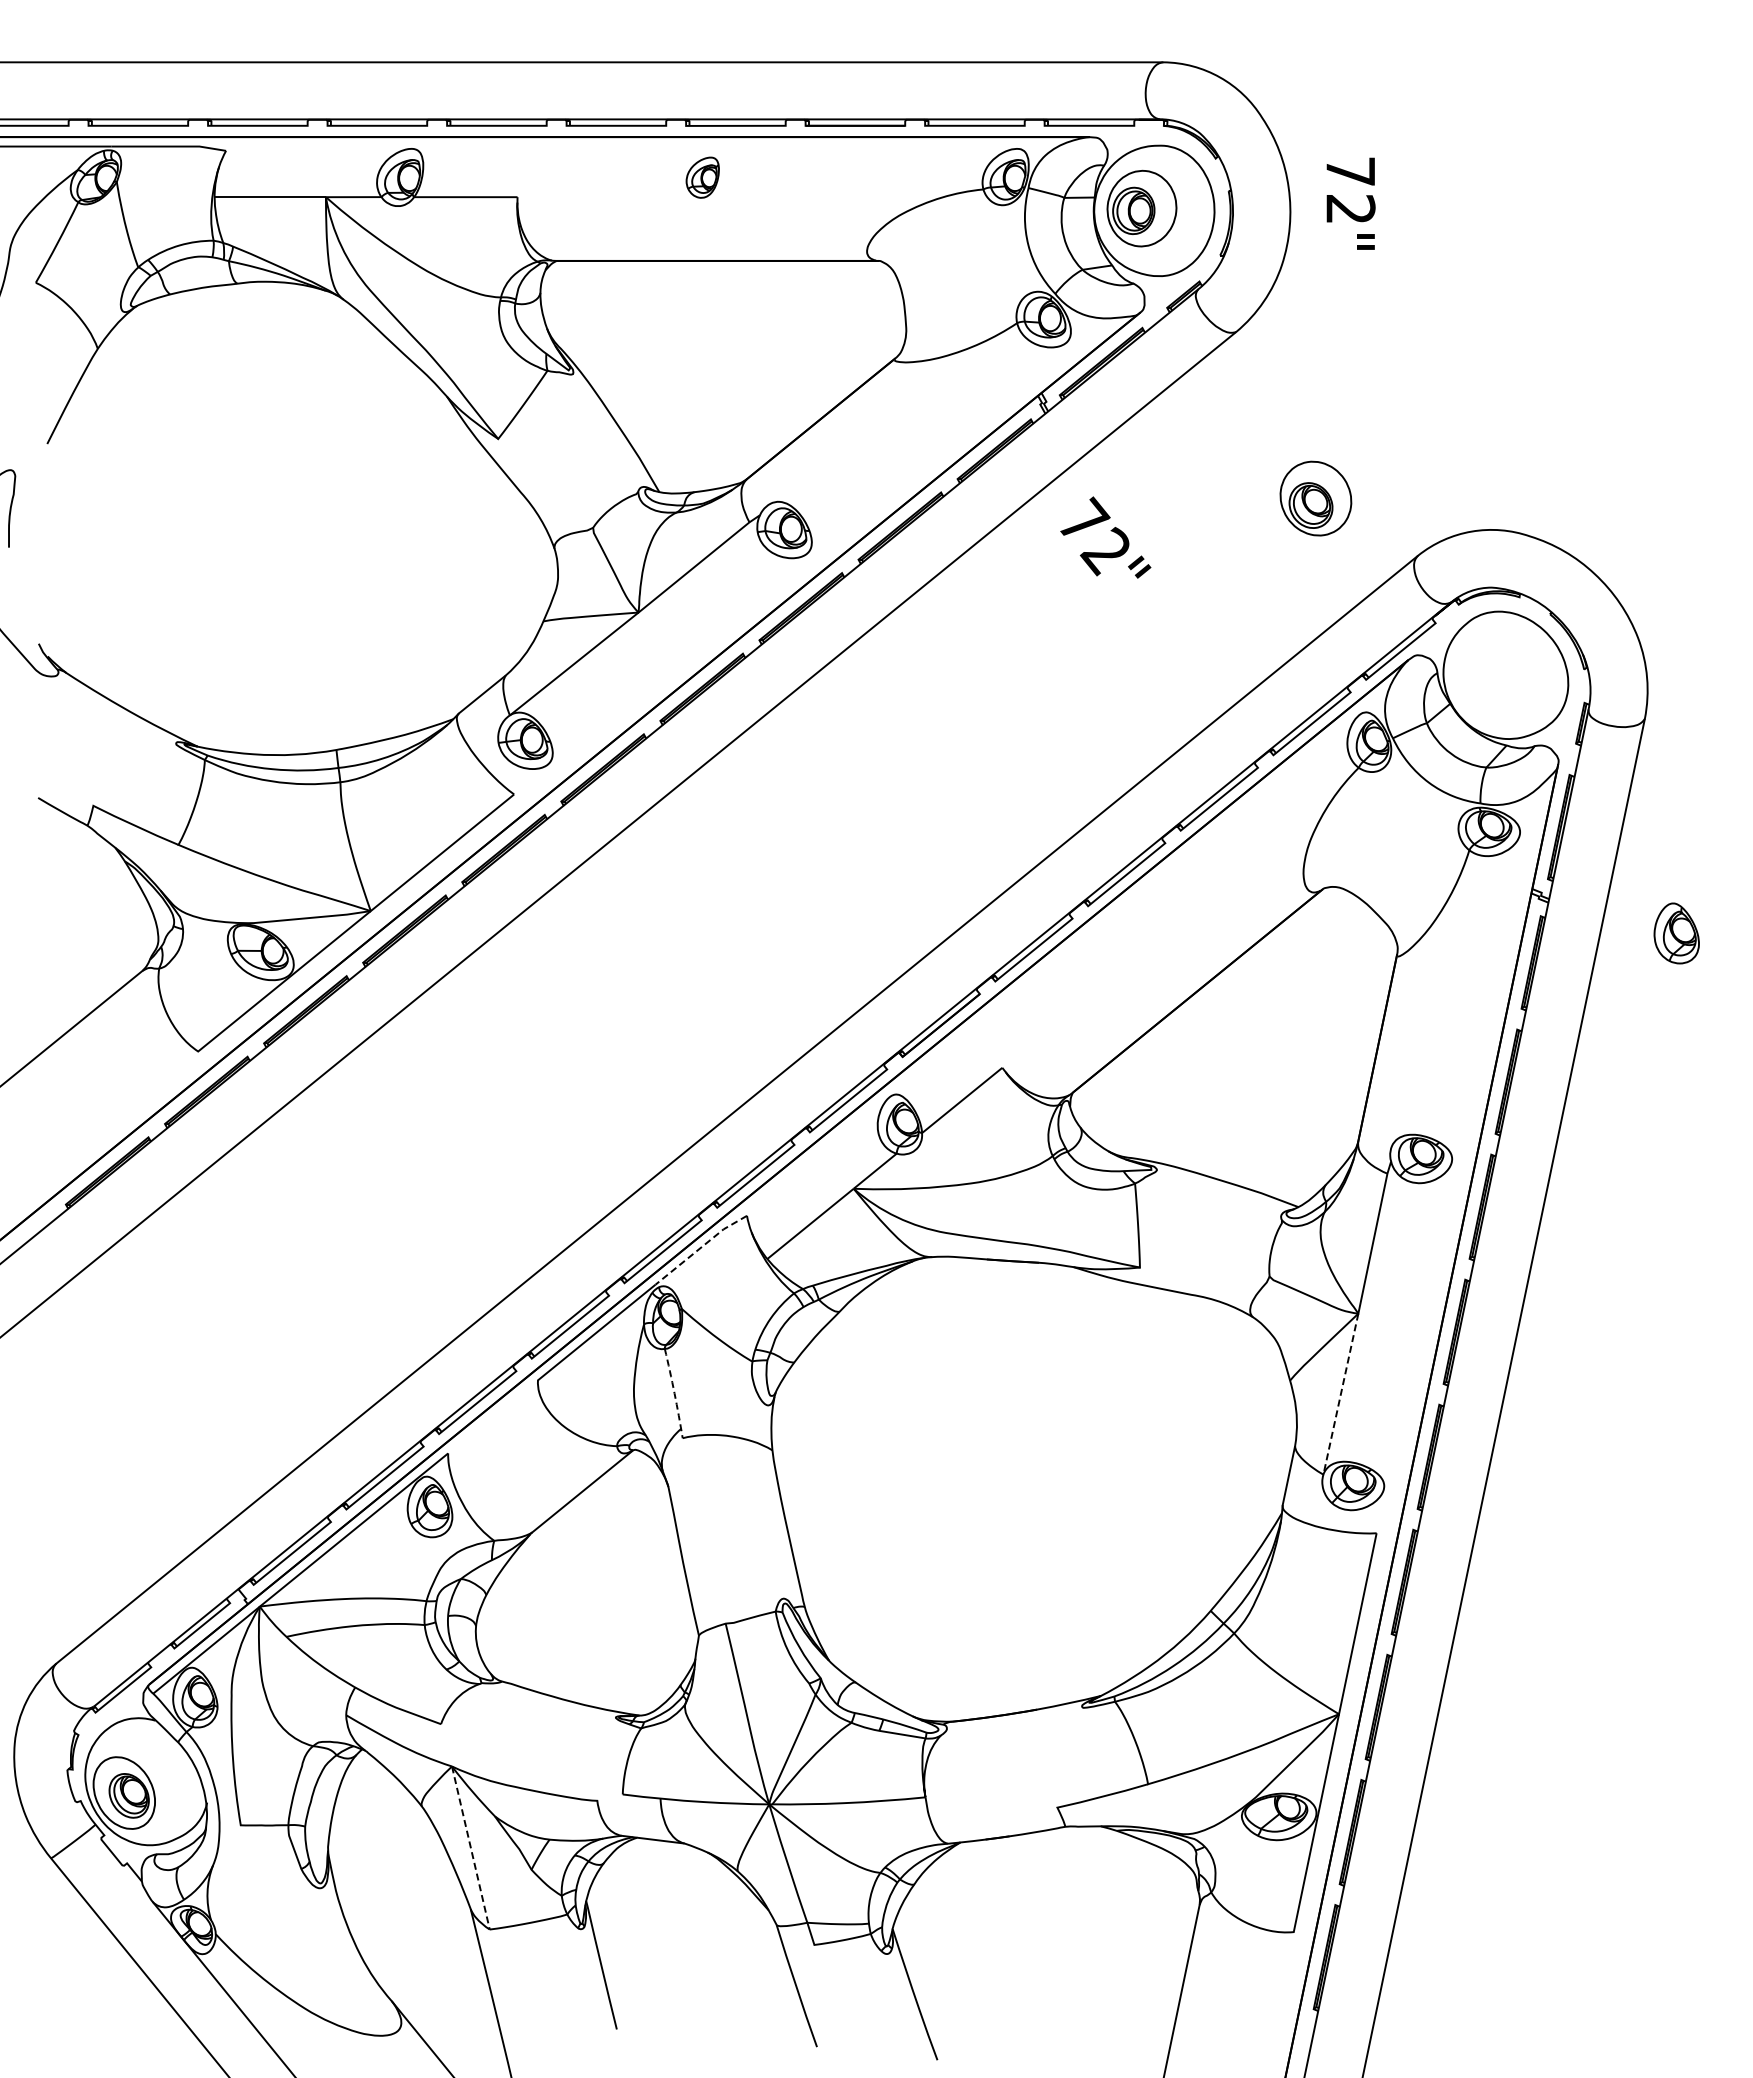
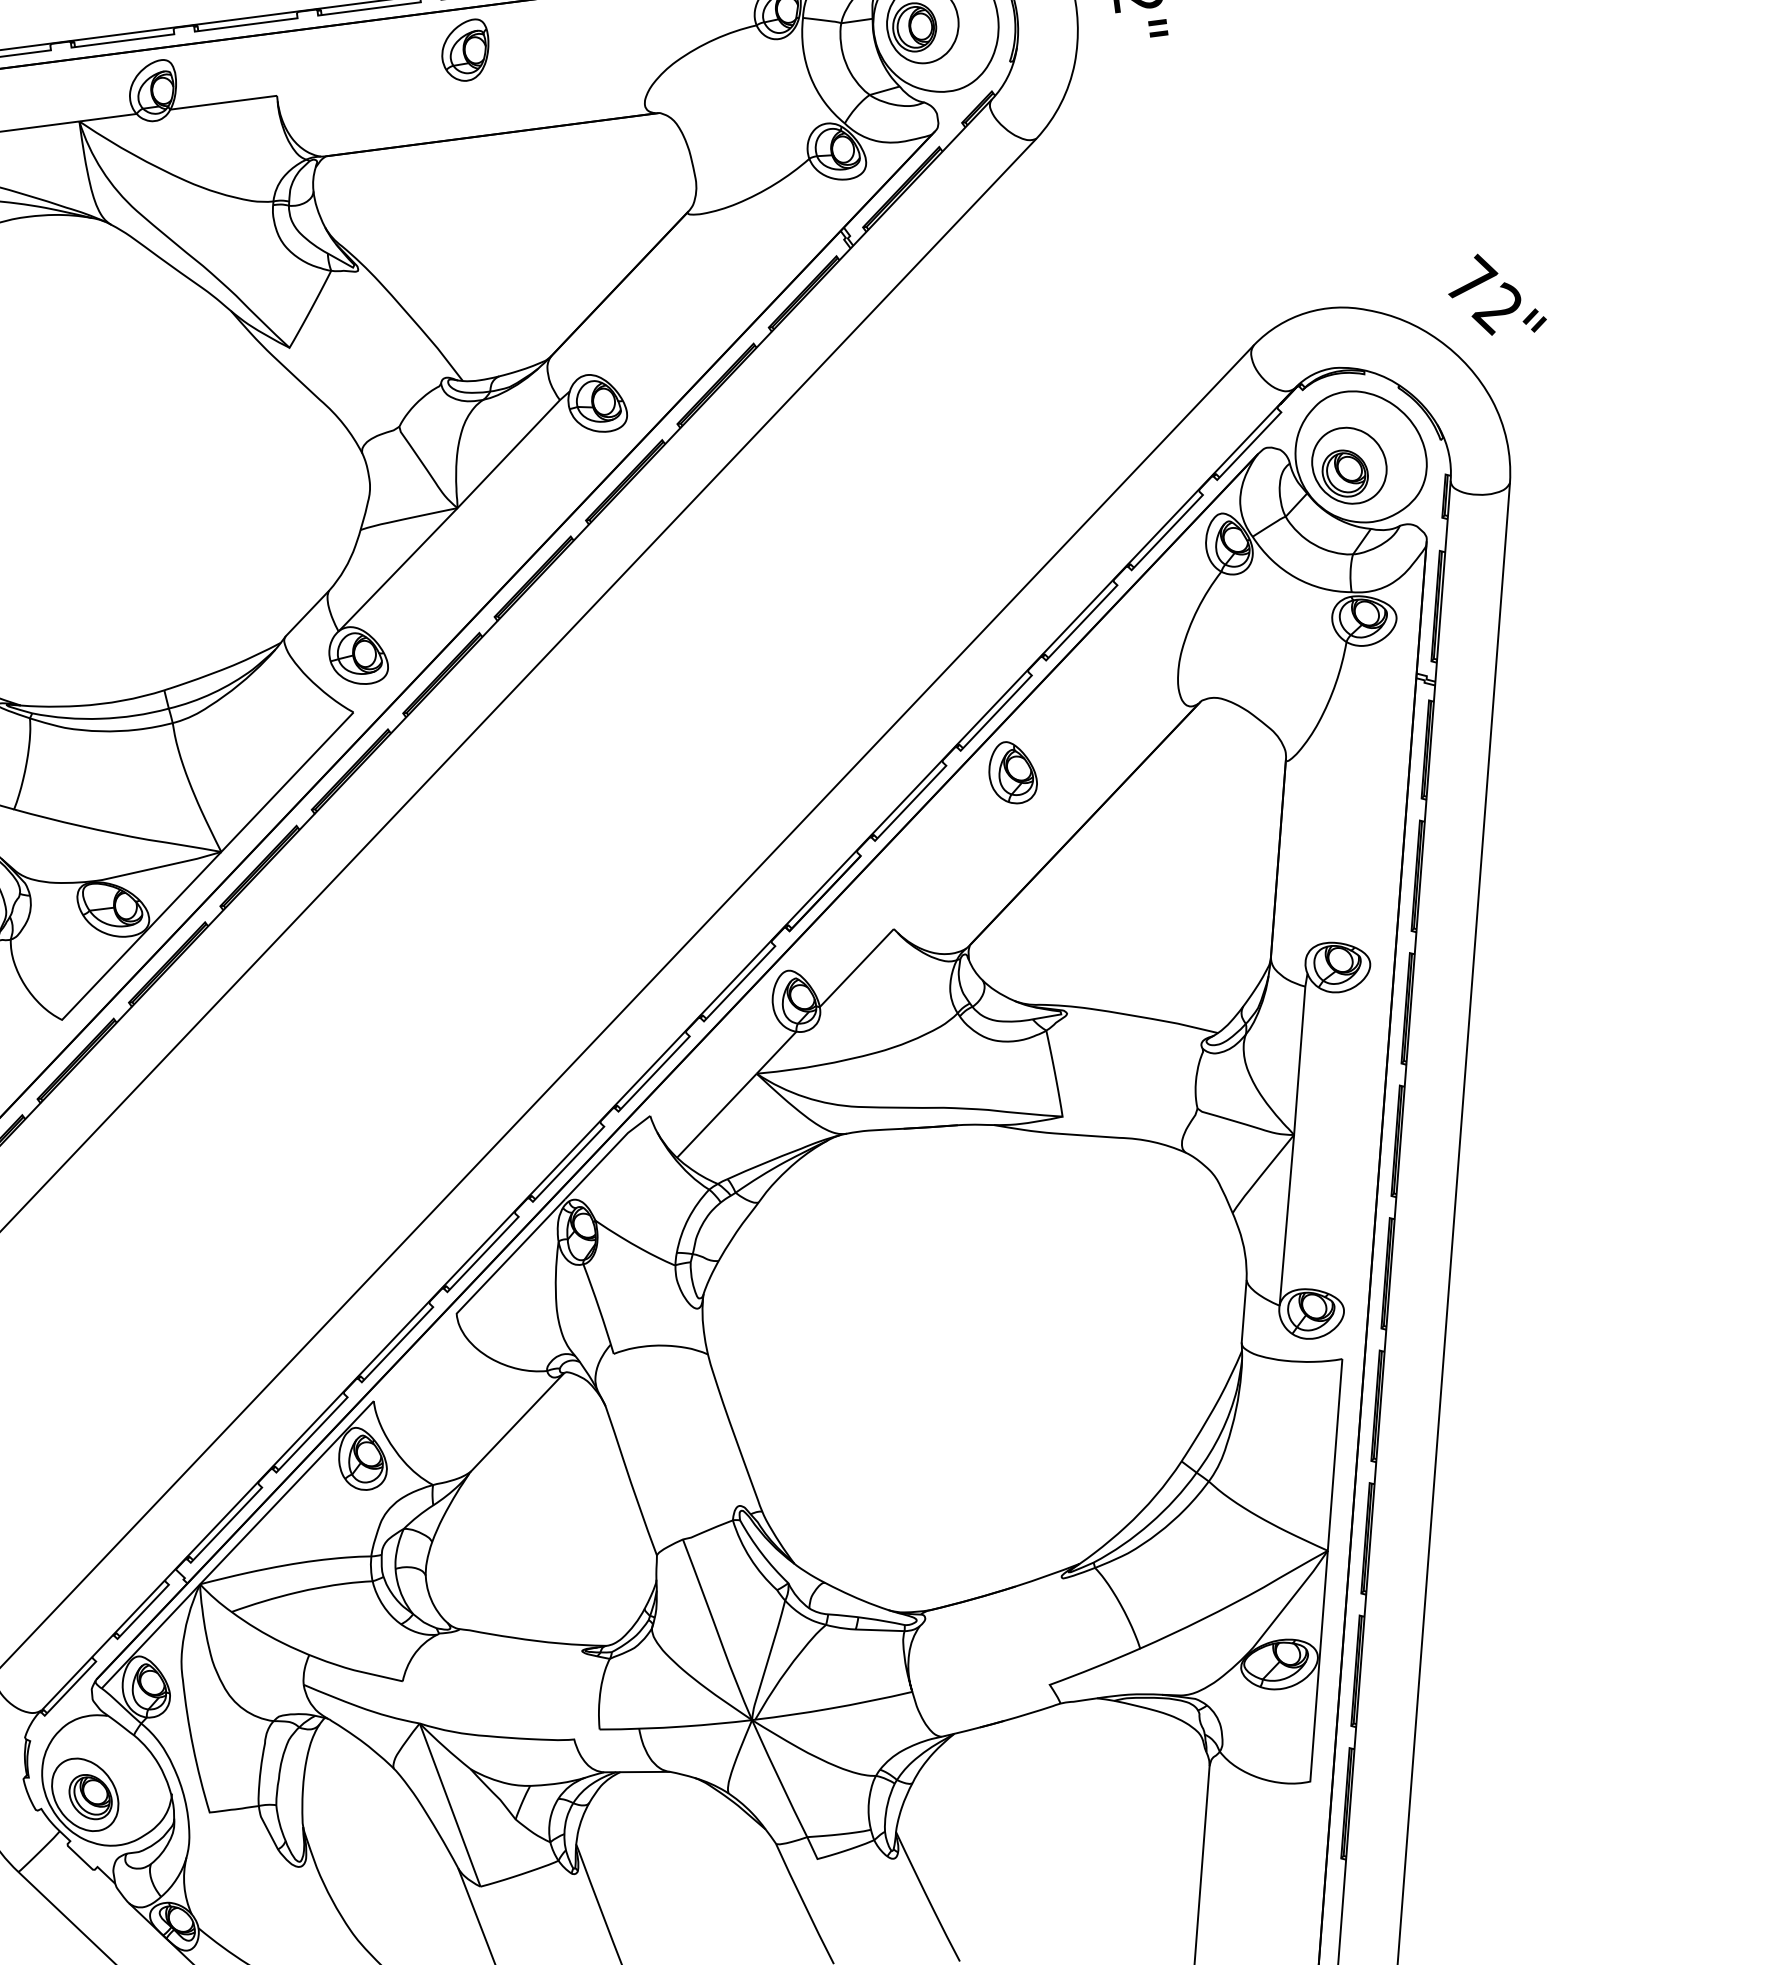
part: (702, 177) -> (465, 50), size x1.43
part: (1315, 498) -> (1348, 465), moved
text: (1105, 537) -> (1495, 294), moved
part: (1676, 933) -> (1012, 772), moved
line: (700, 1248) -> (606, 1155), dashed -> solid
line: (674, 1393) -> (599, 1308), dashed -> solid
line: (1340, 1394) -> (1286, 1220), dashed -> solid
line: (470, 1848) -> (449, 1805), dashed -> solid

